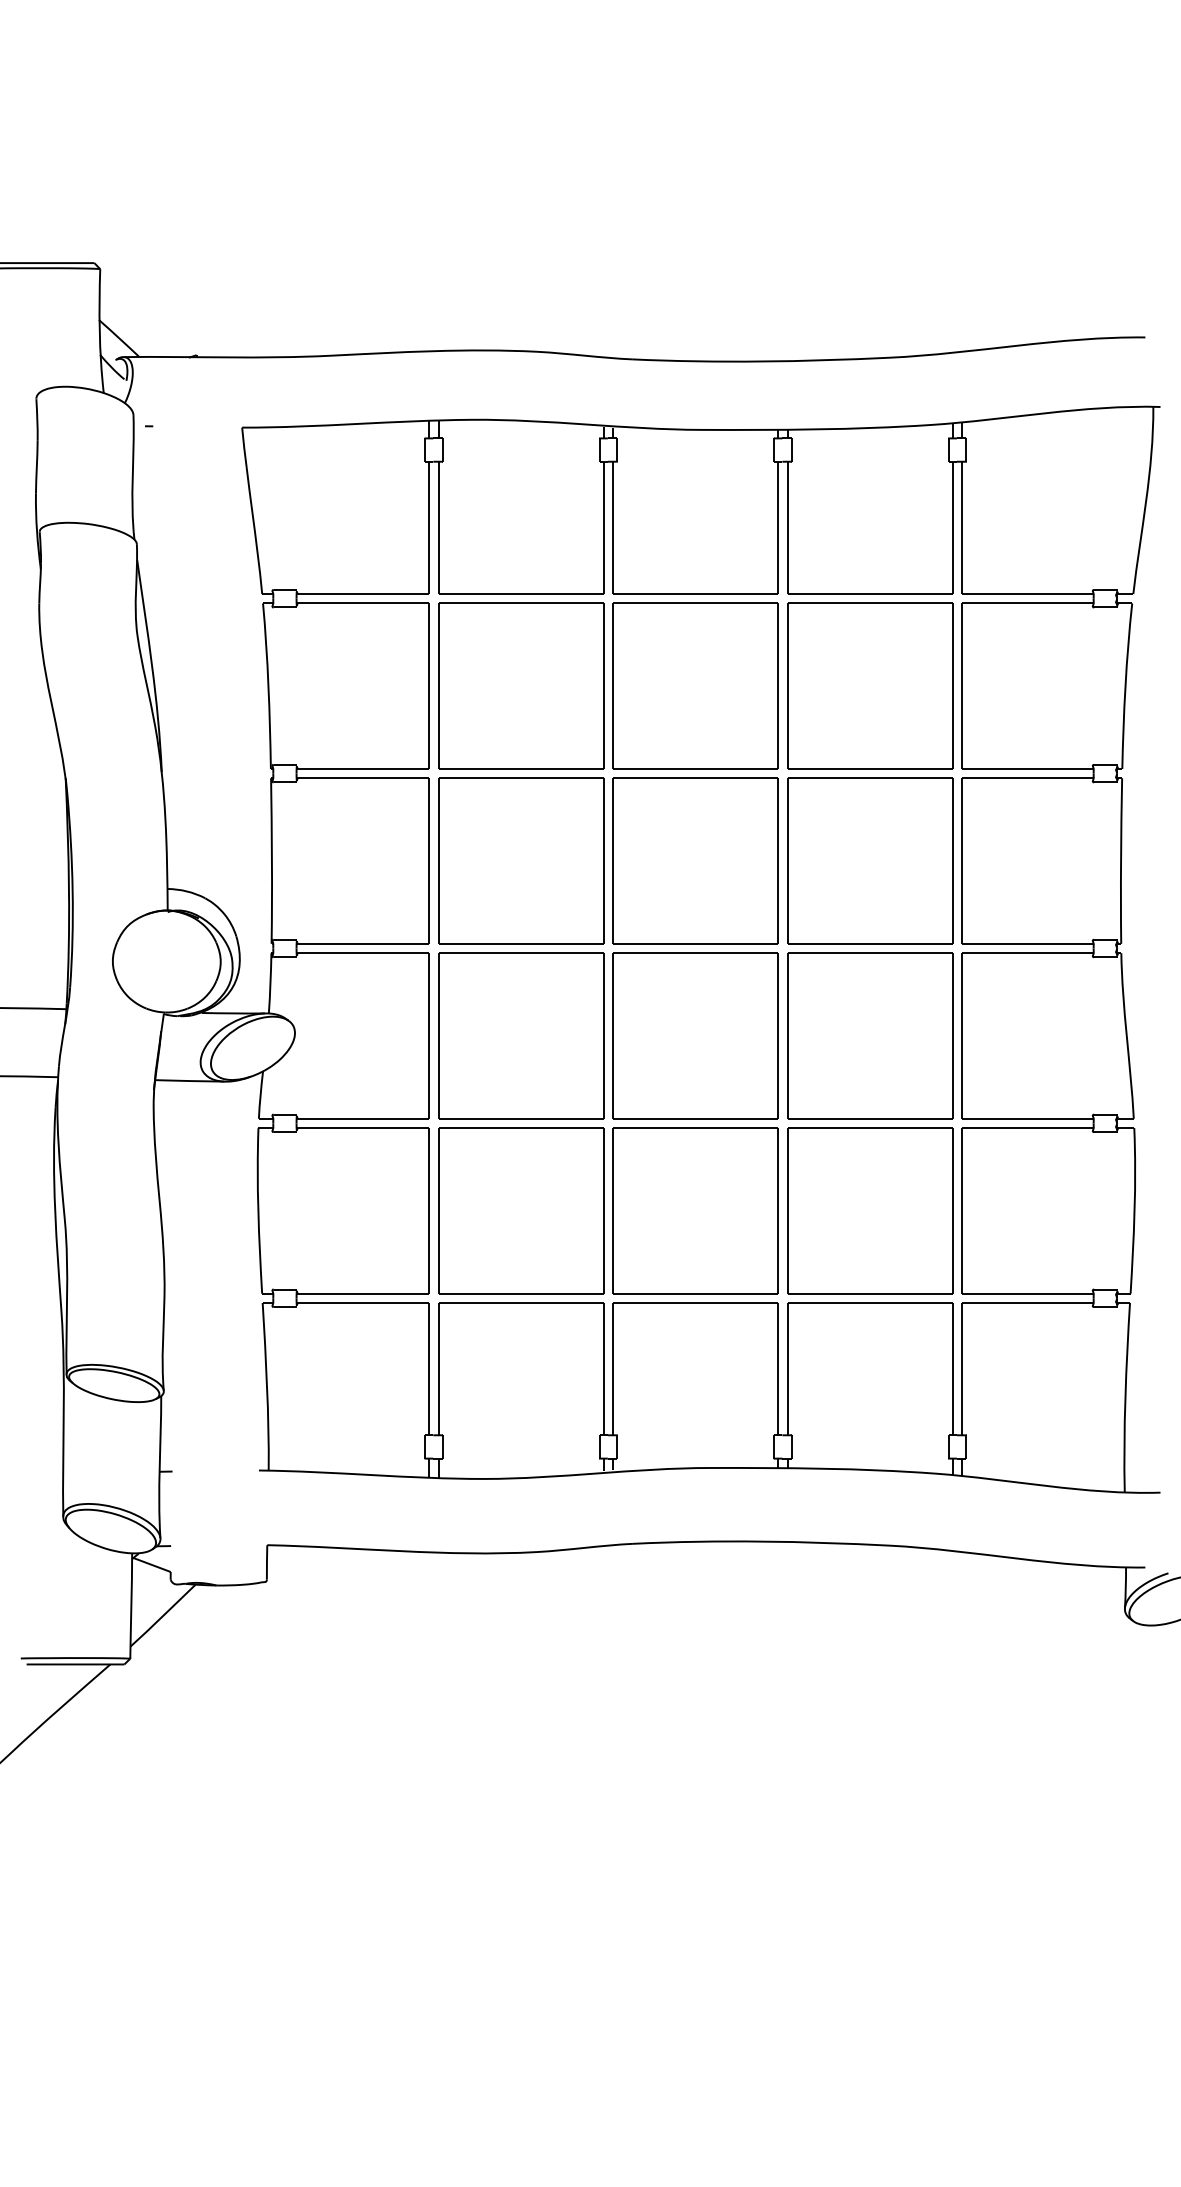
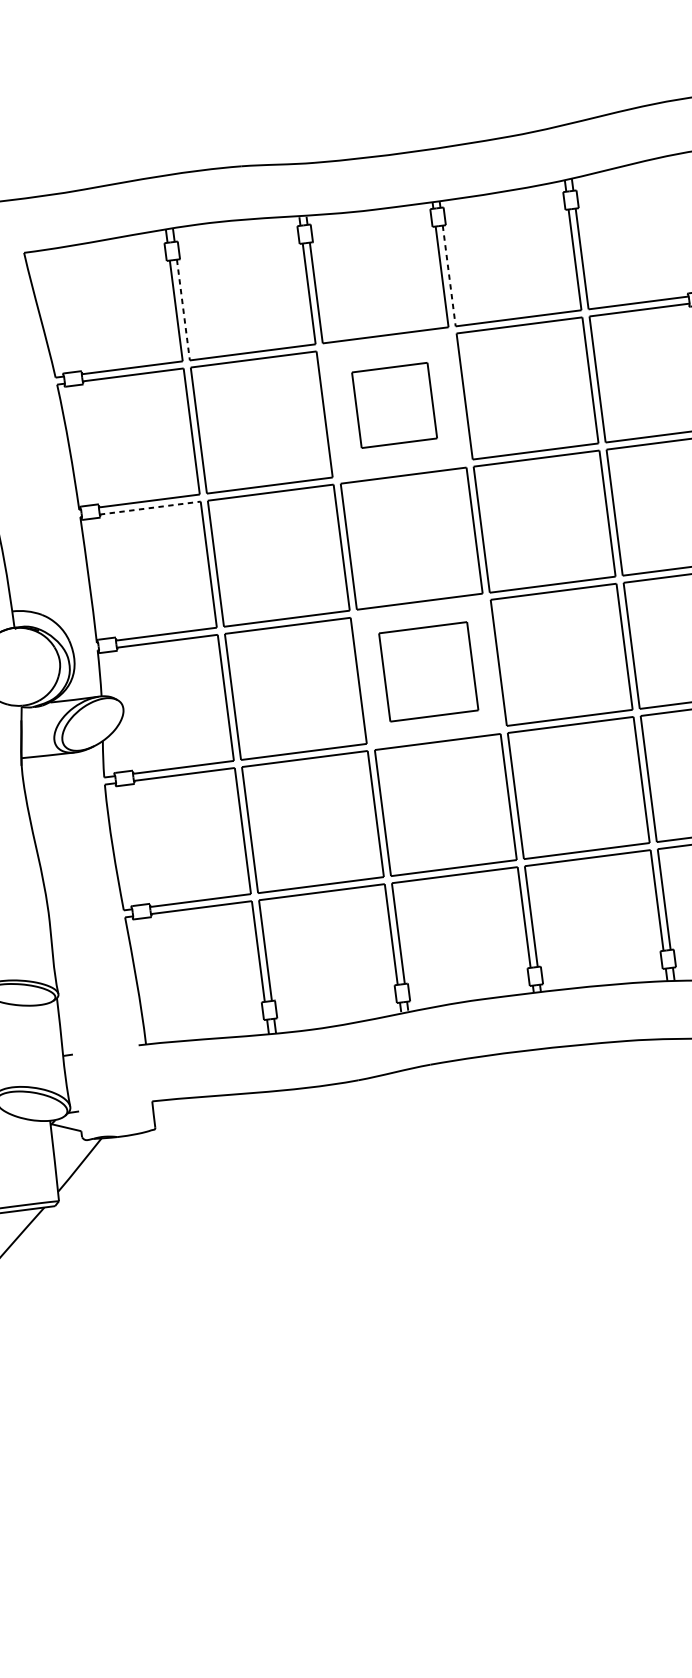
line: (438, 528) -> (183, 310), solid -> dashed
line: (787, 528) -> (449, 276), solid -> dashed
part: (695, 685) -> (394, 404), size x0.6
line: (363, 778) -> (150, 508), solid -> dashed
part: (695, 1035) -> (428, 671), size x0.7

